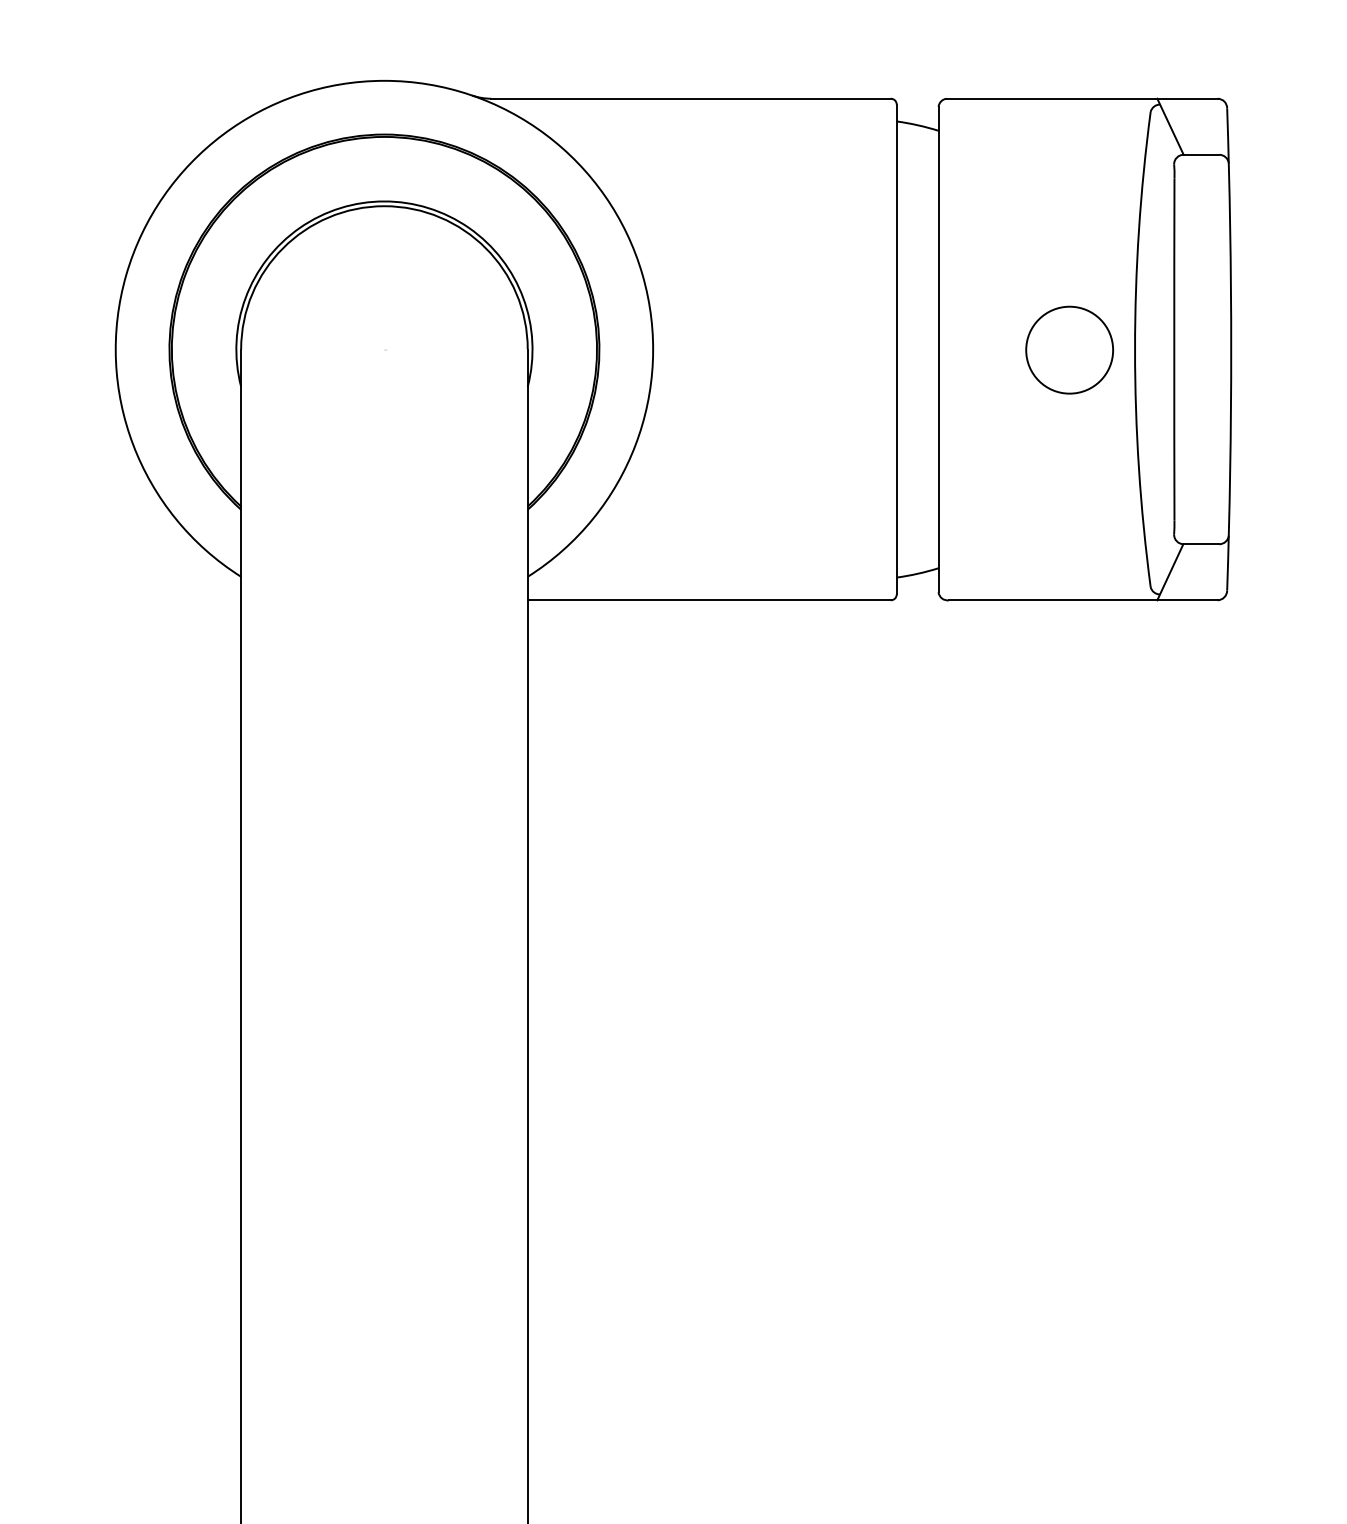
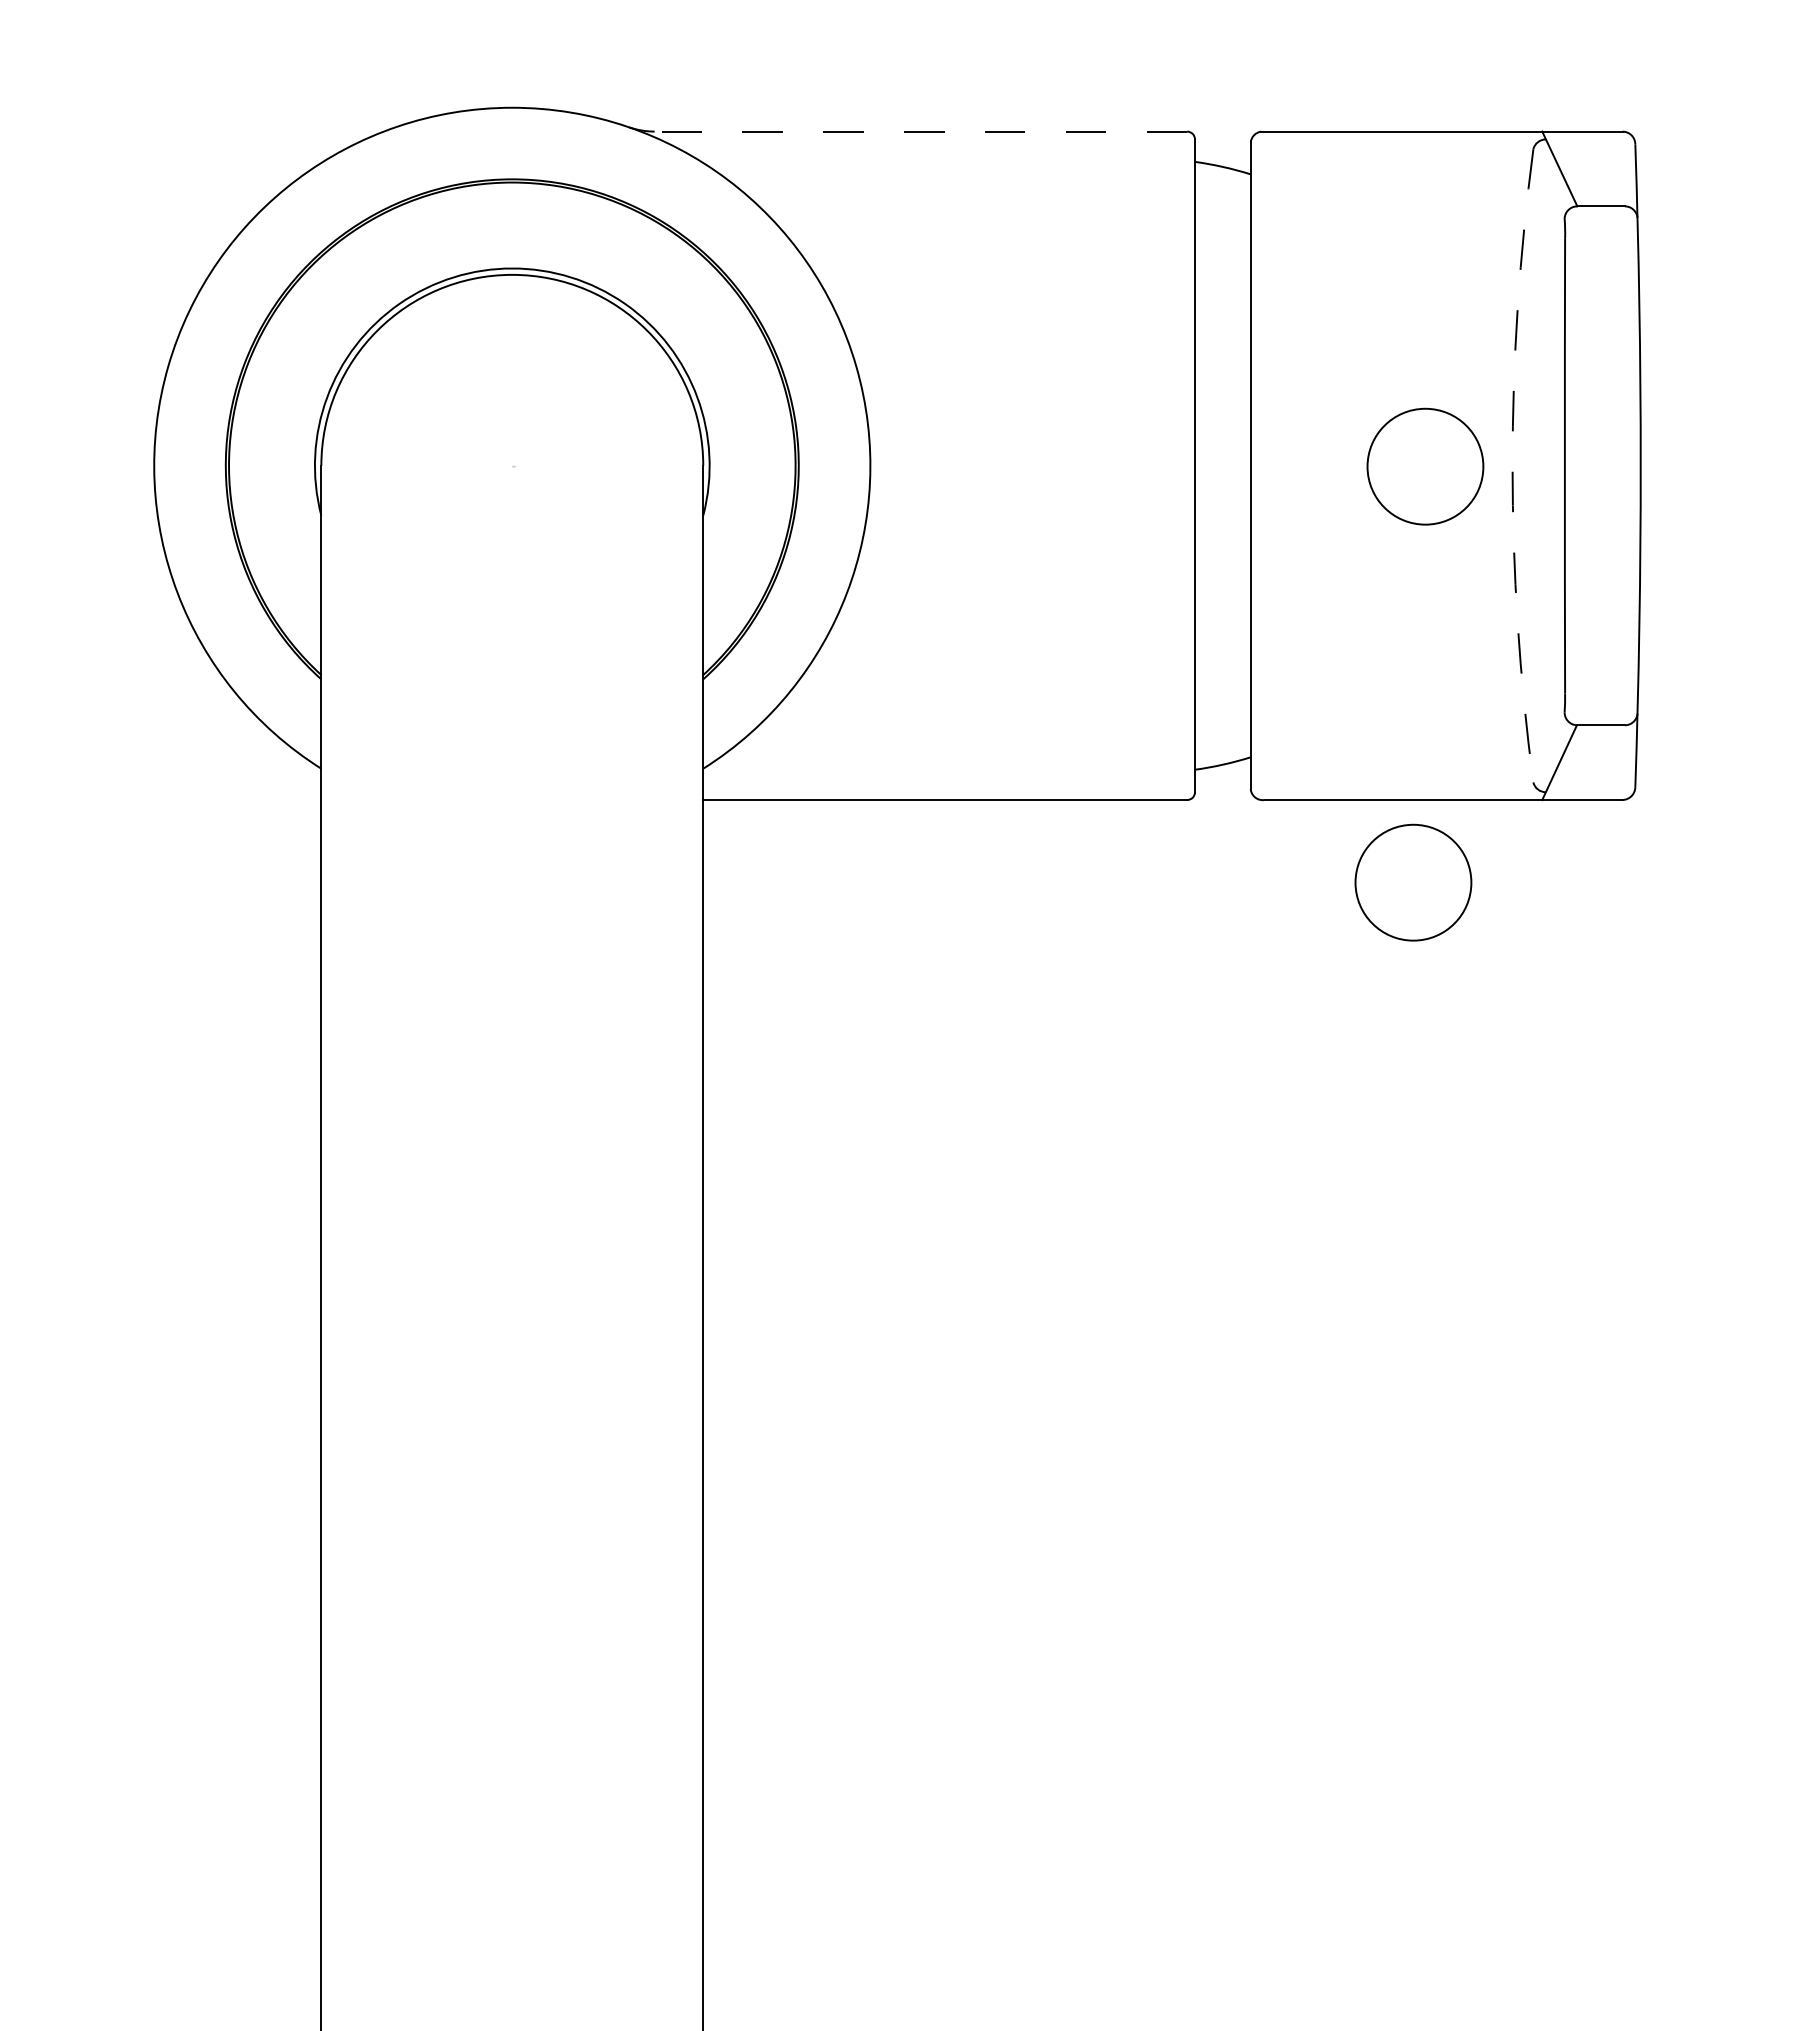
line: (690, 98) -> (920, 131), solid -> dashed
arc: (1134, 349) -> (1512, 465), solid -> dashed
circle: (1060, 662) -> (1413, 882), added

